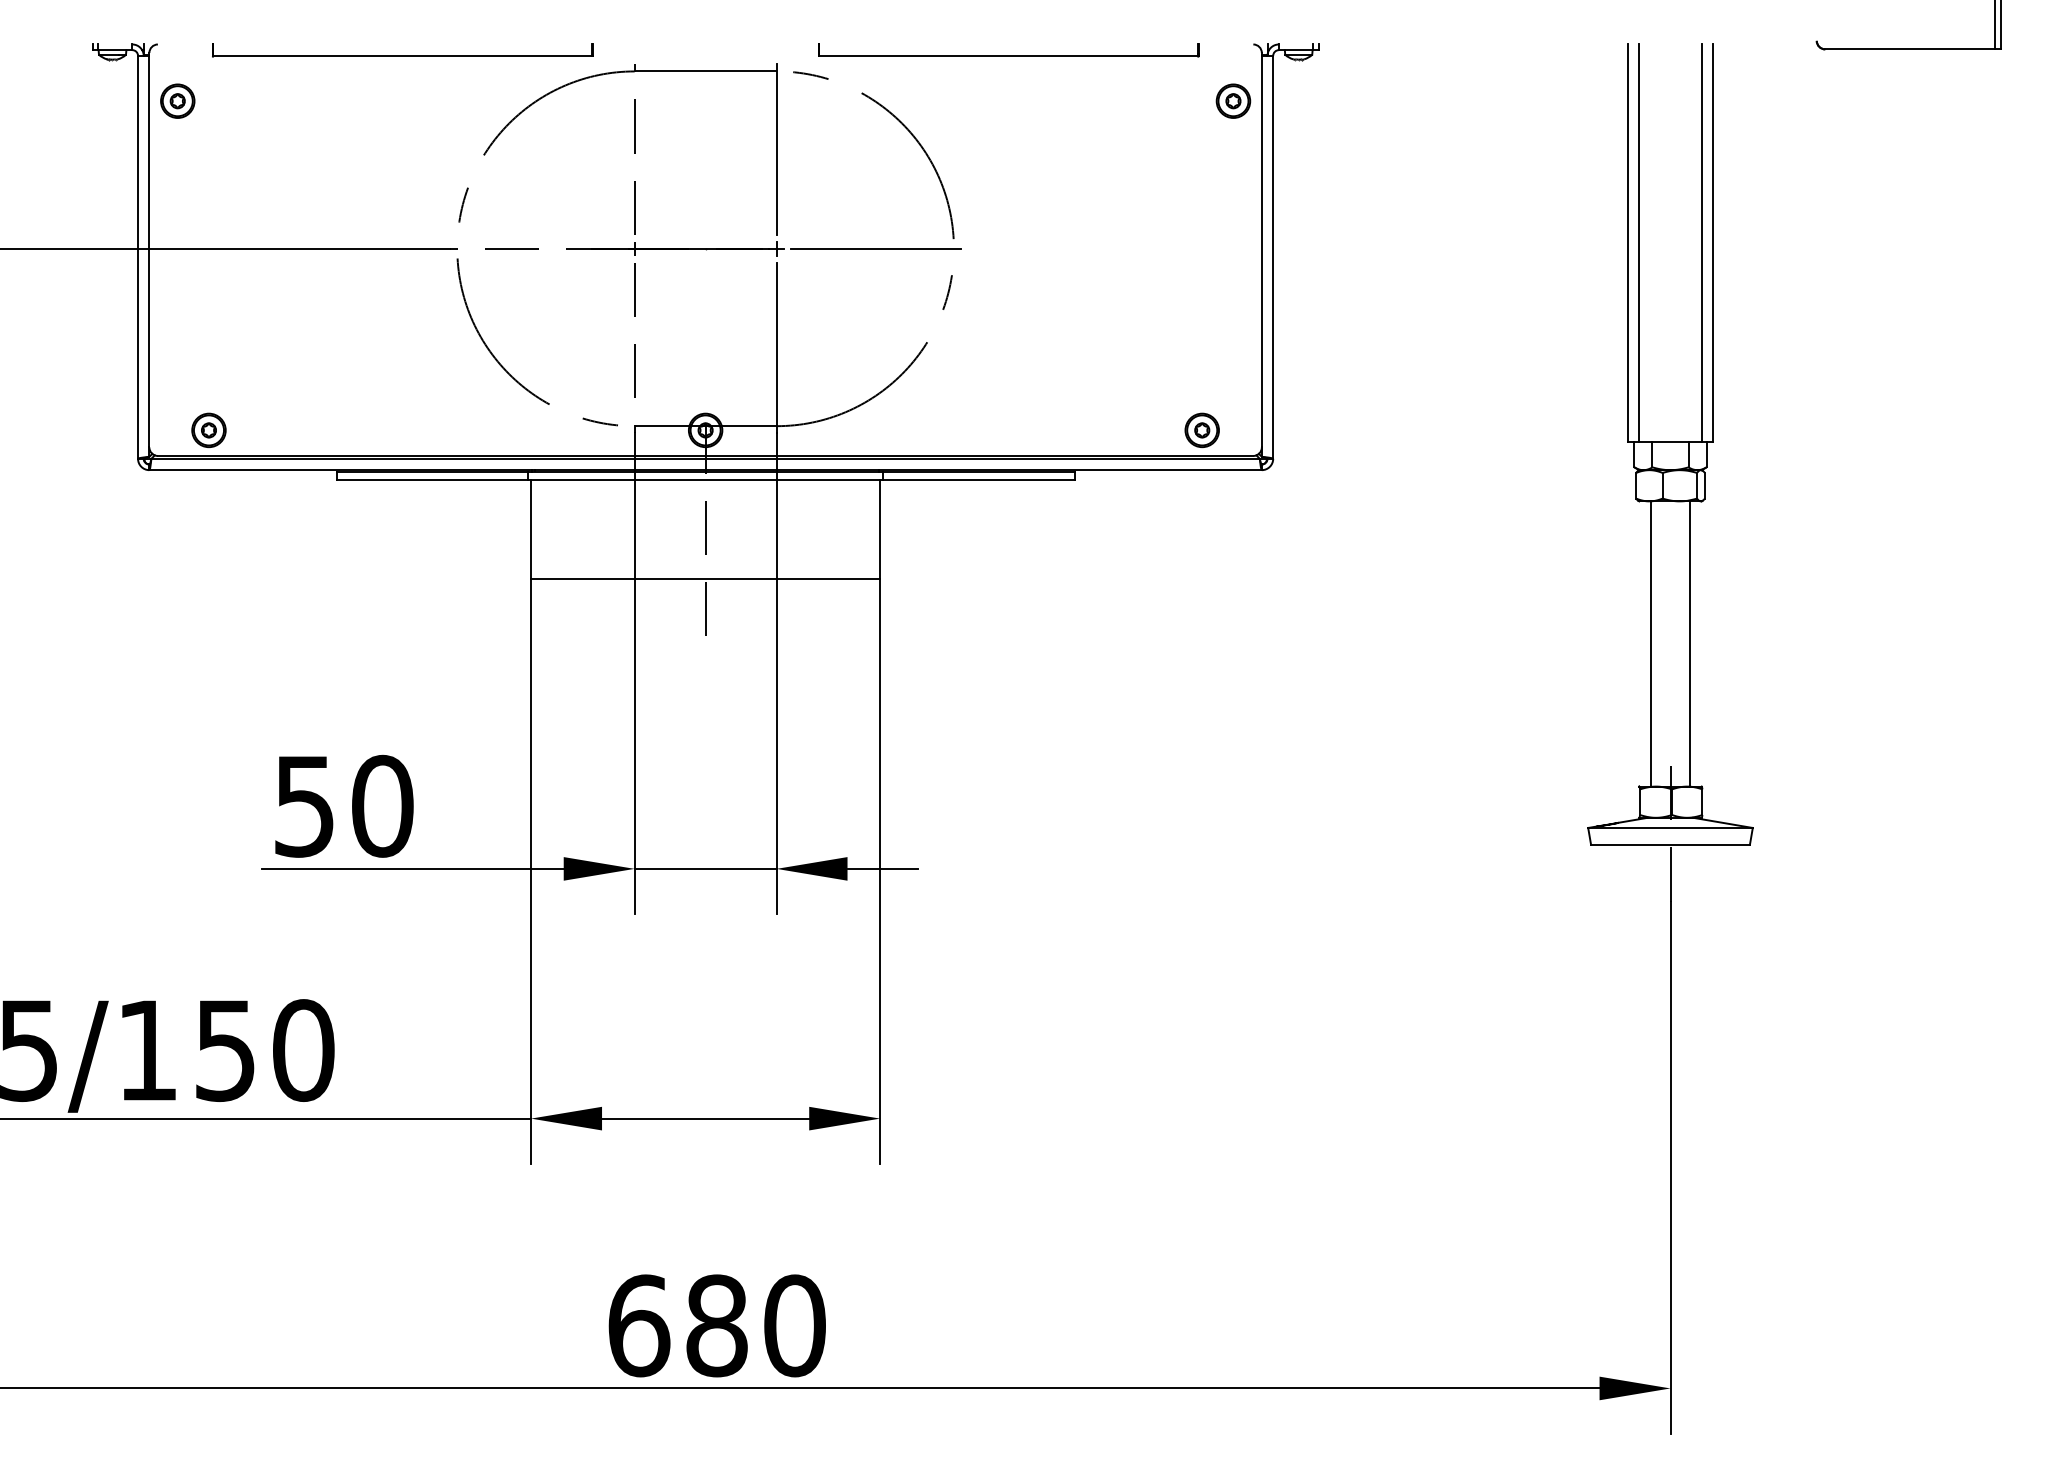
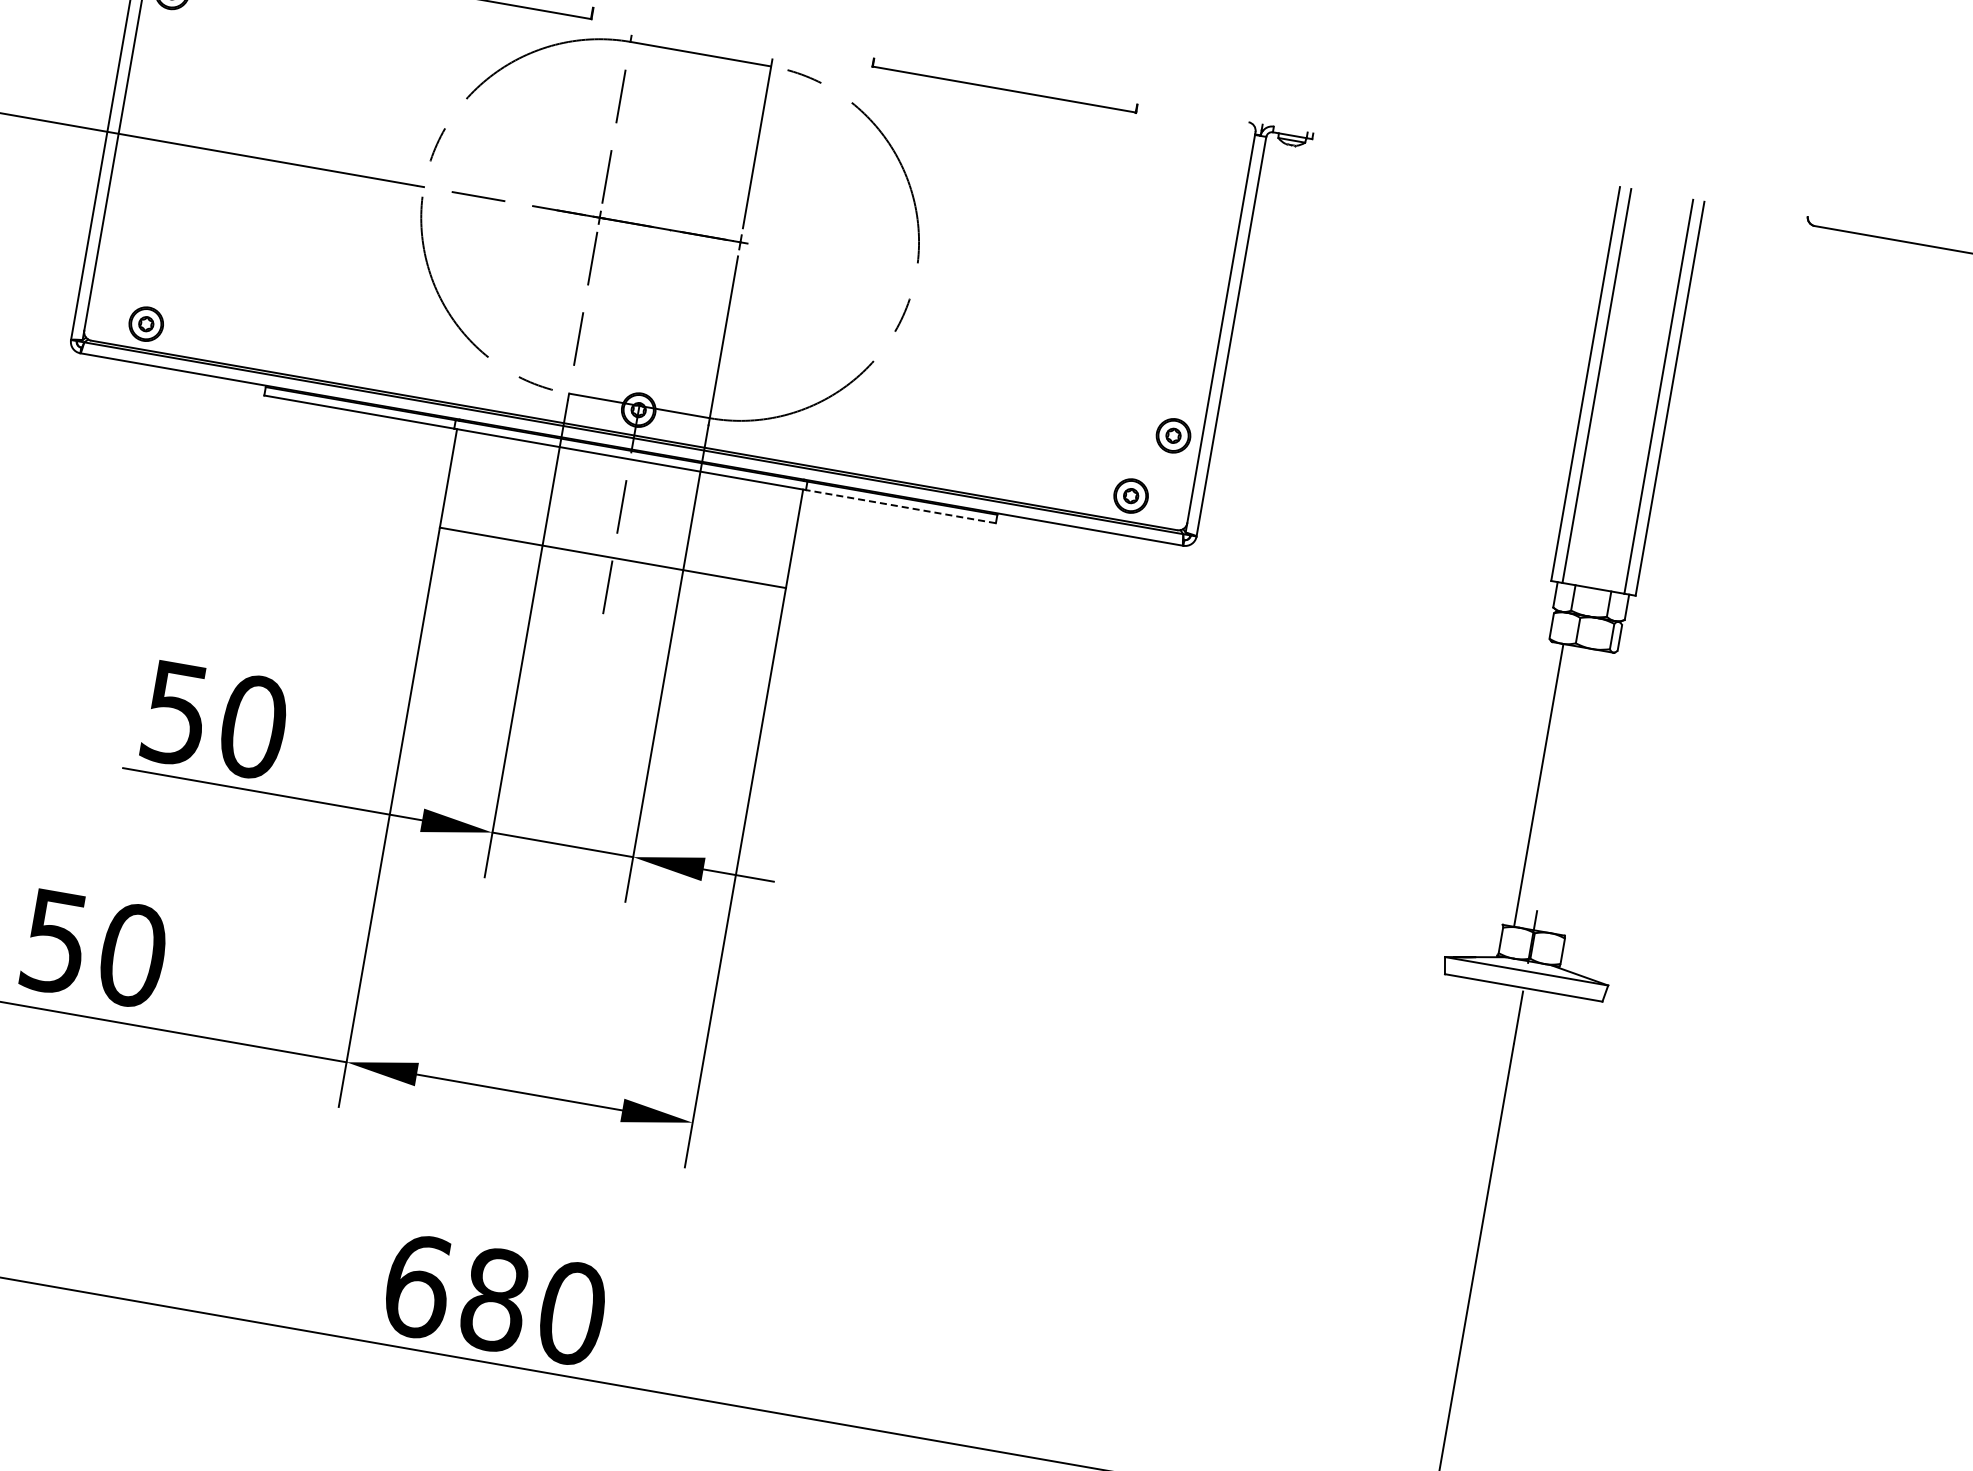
part: (1008, 50) -> (1004, 85), size x0.7
part: (1233, 100) -> (1173, 435), moved
line: (875, 248) -> (838, 259), removed
line: (978, 480) -> (900, 507), solid -> dashed
line: (1690, 643) -> (1578, 791), removed

